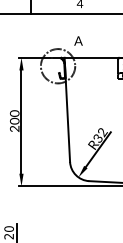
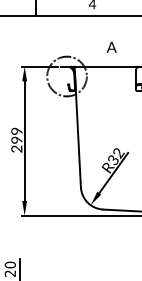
text: (78, 40) -> (111, 46), moved
text: (15, 117) -> (17, 135), 200 -> 299

